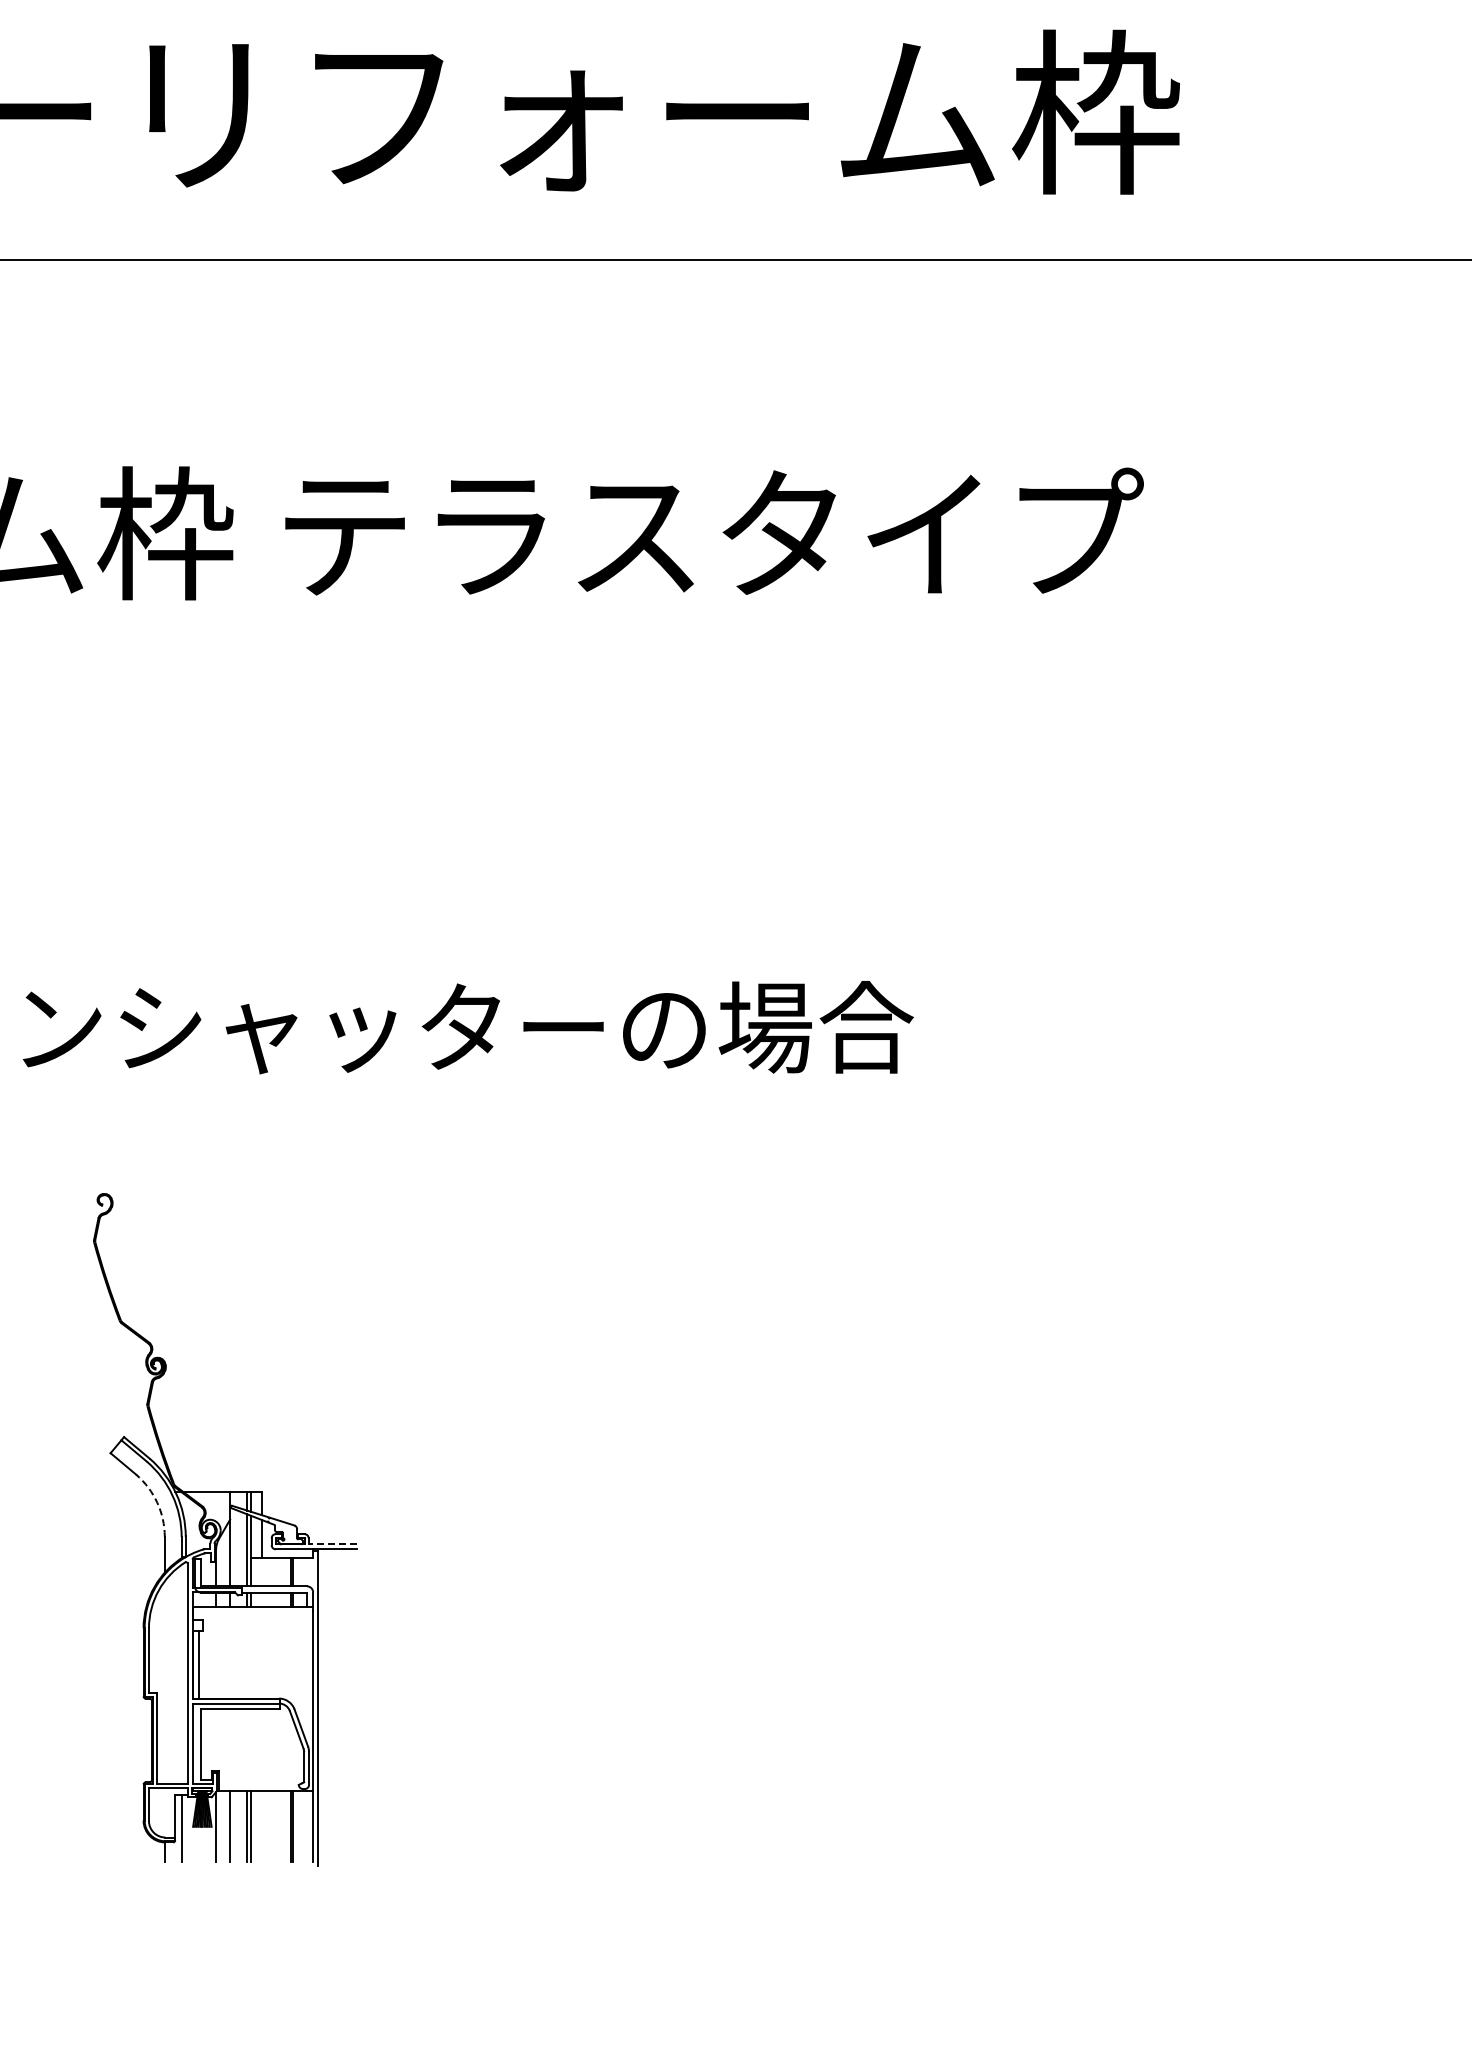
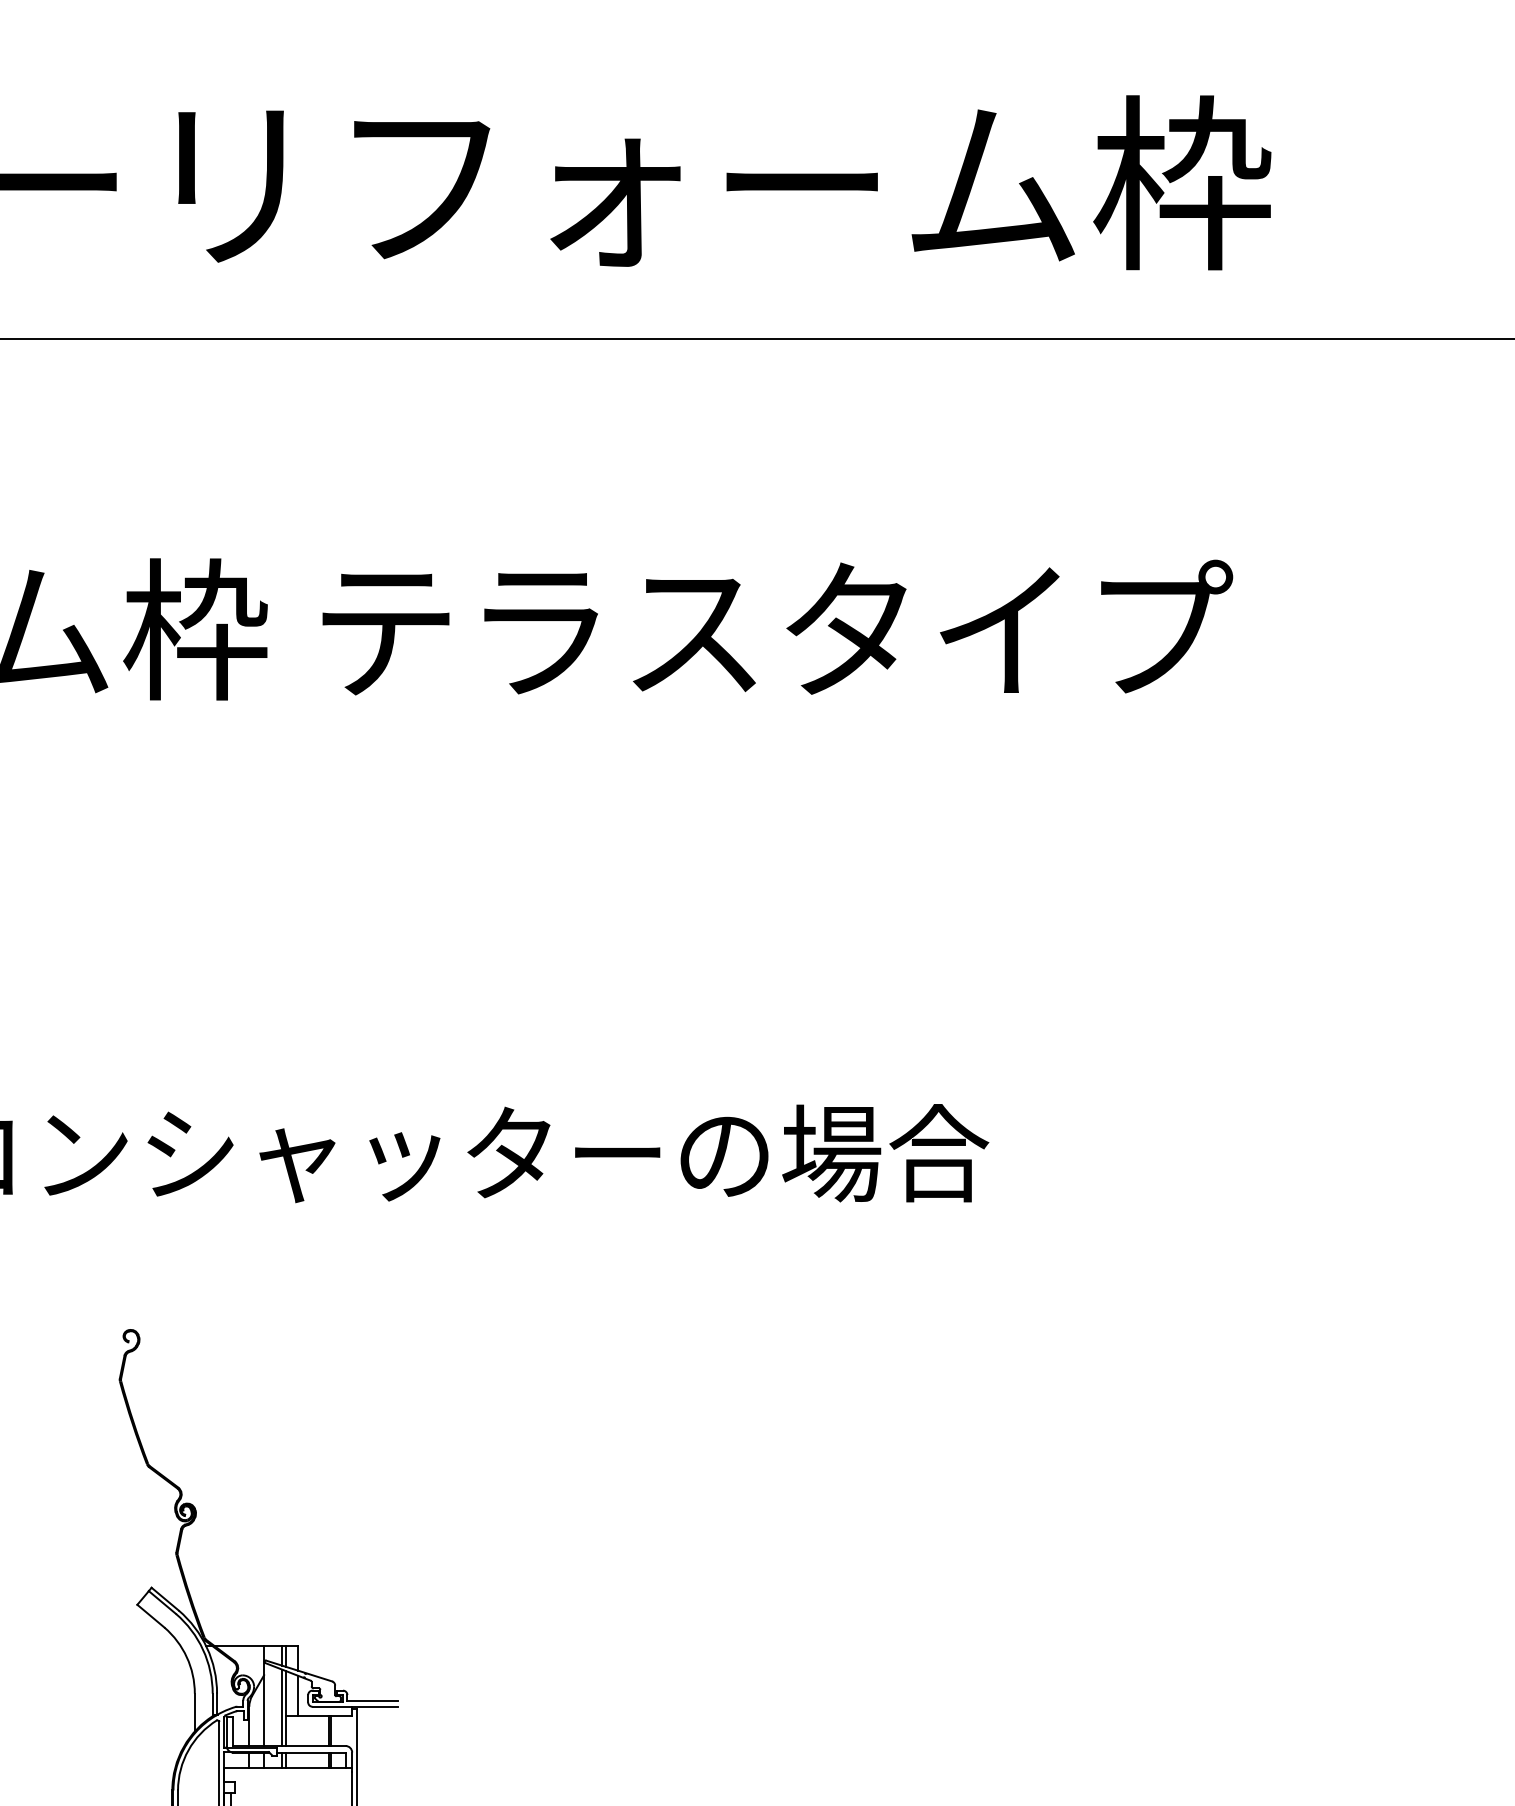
arc: (157, 1502) -> (187, 1657), dashed -> solid
line: (332, 1544) -> (372, 1701), dashed -> solid

